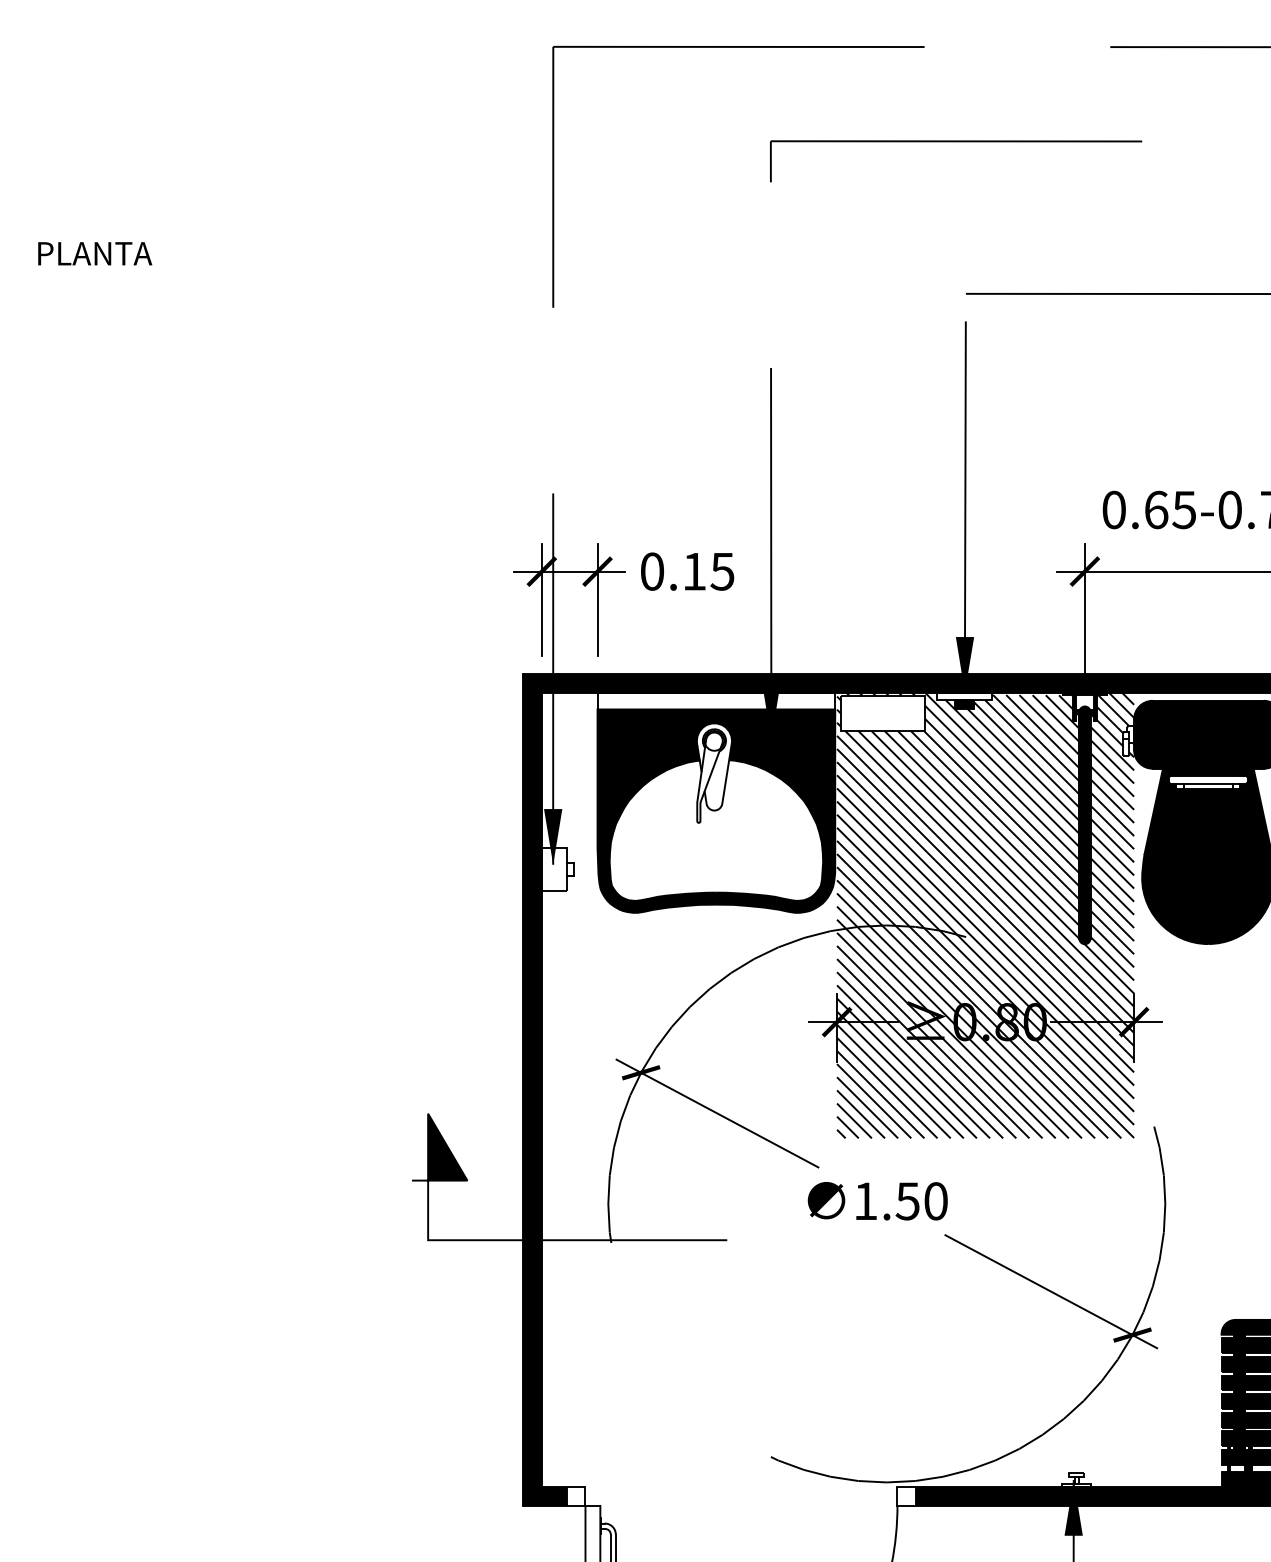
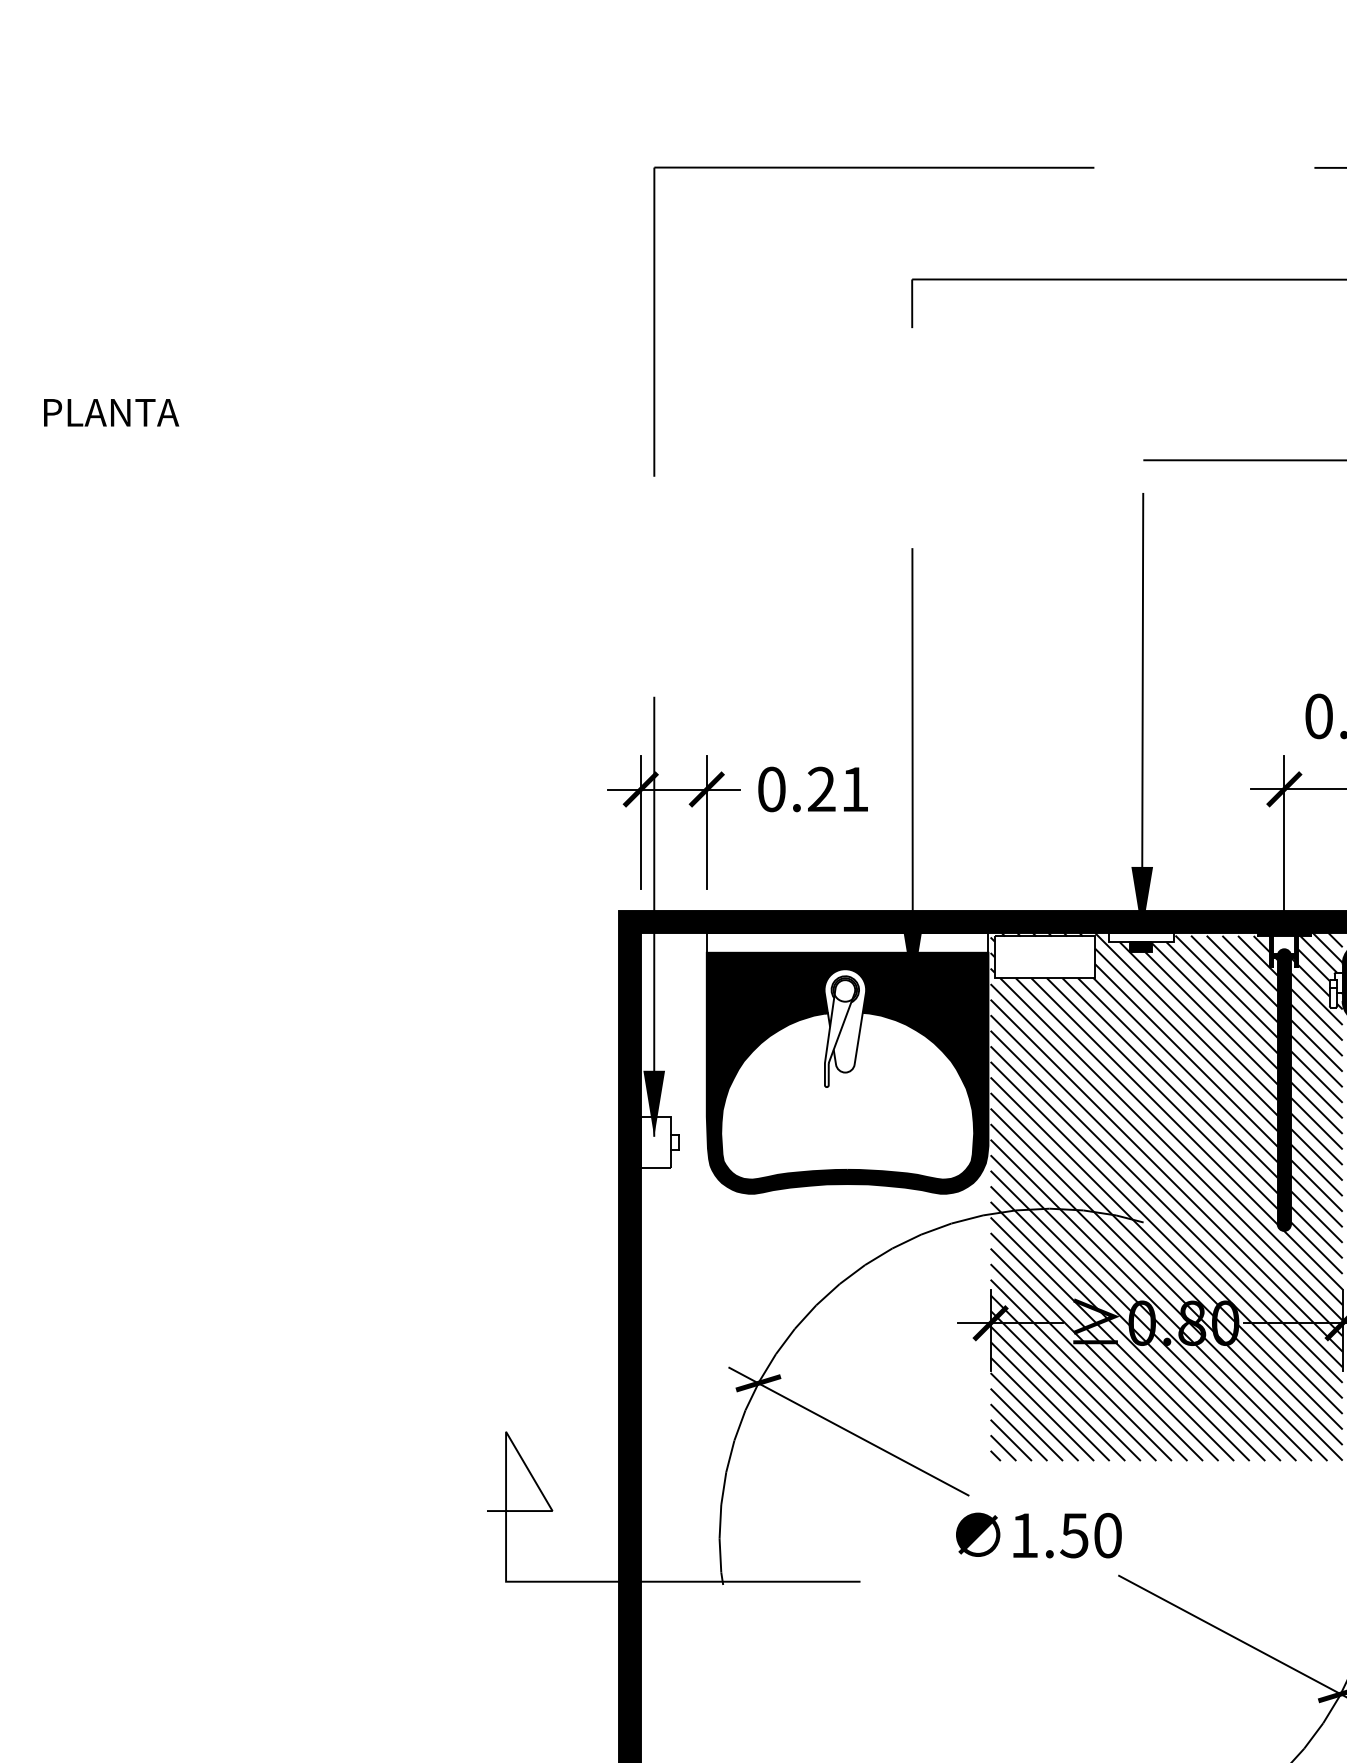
text: (708, 571) -> (838, 789), 0.15 -> 0.21
fill: (447, 1146) -> (529, 1470), removed

